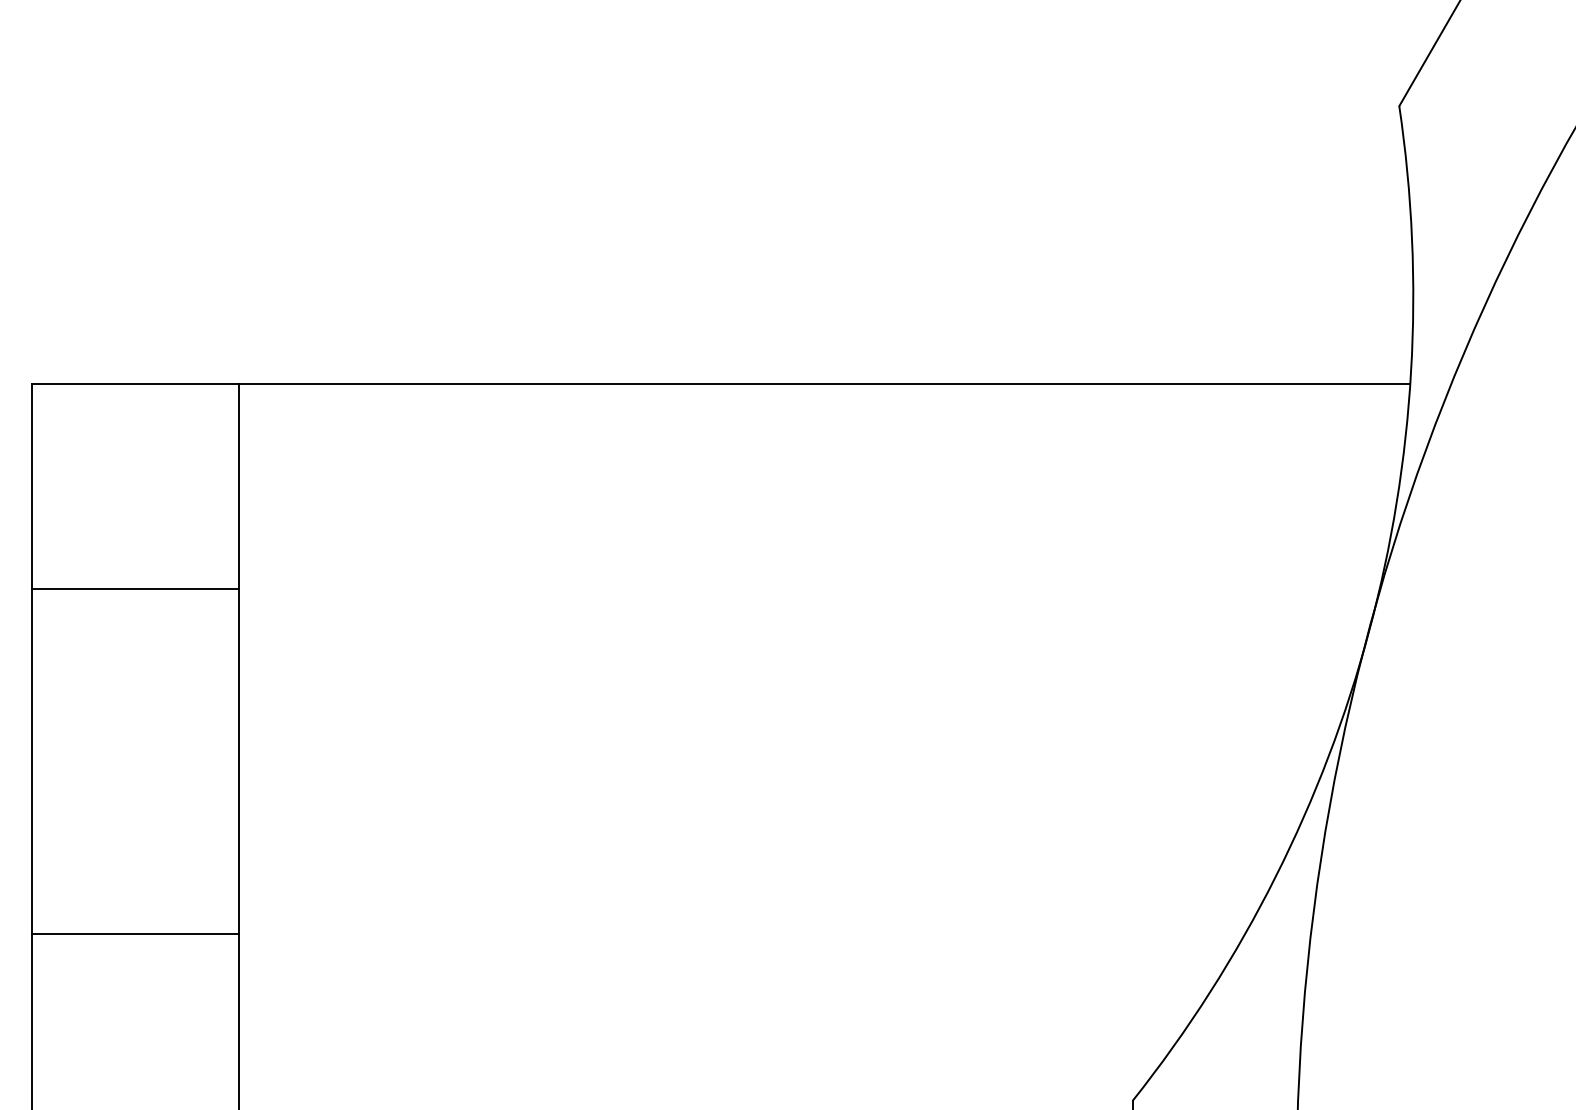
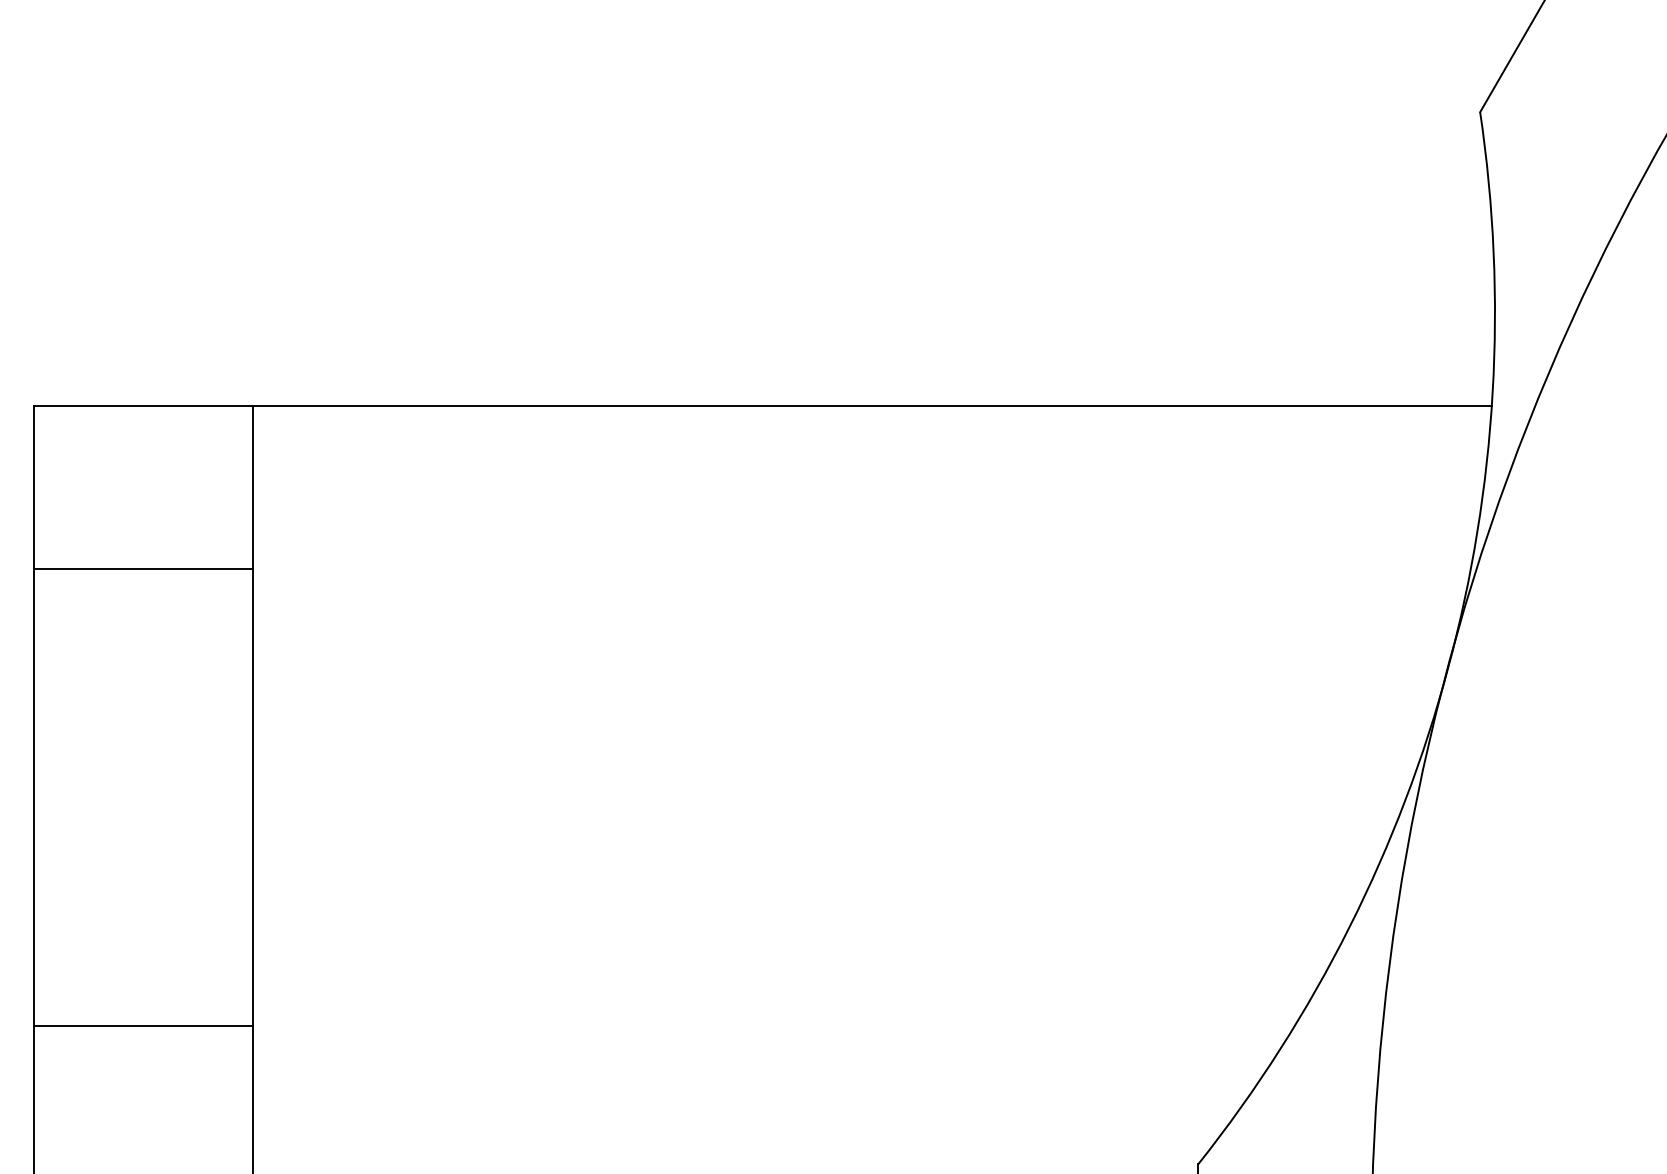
line: (135, 589) -> (143, 569), moved
line: (135, 934) -> (143, 1026), moved

